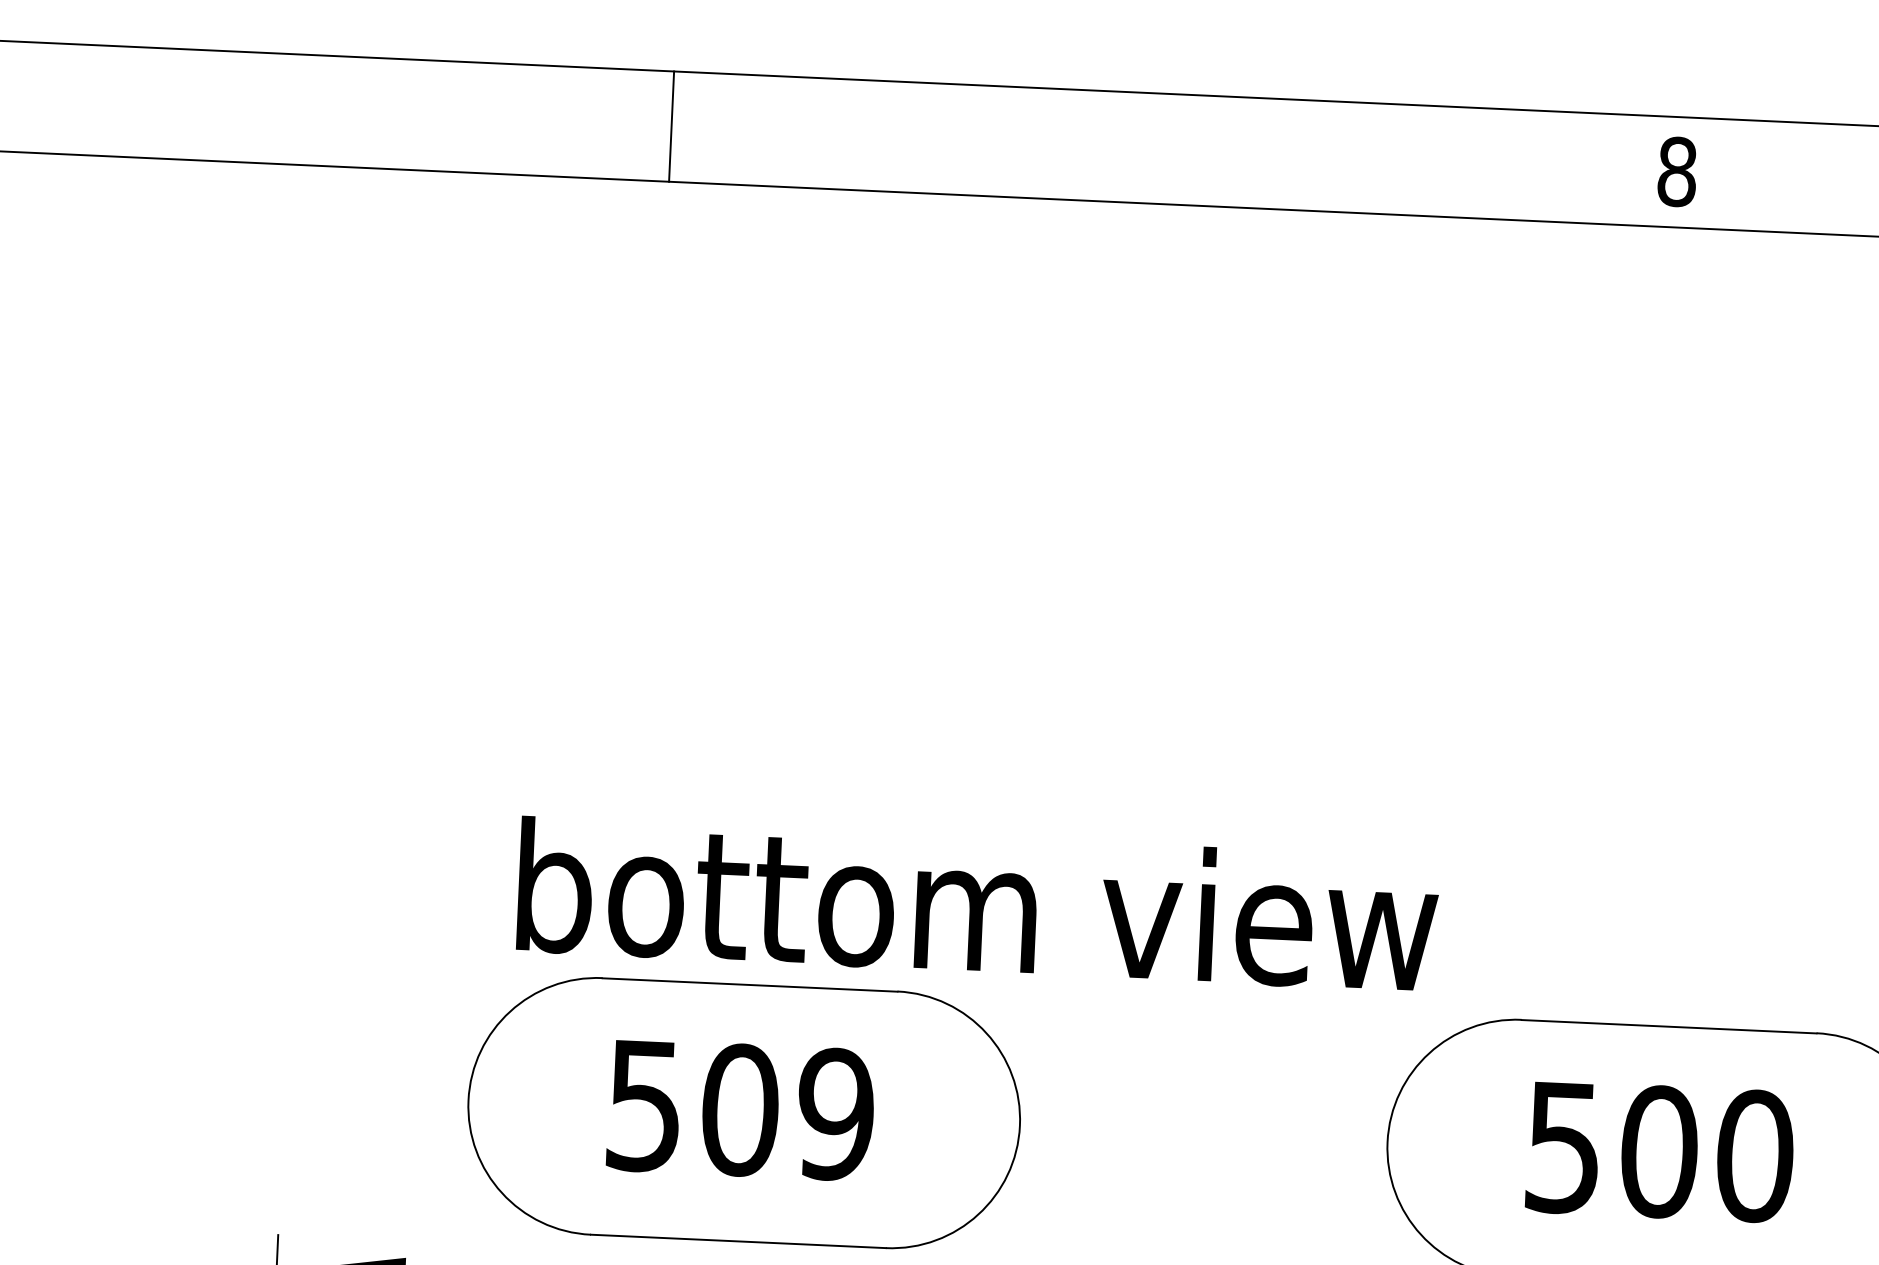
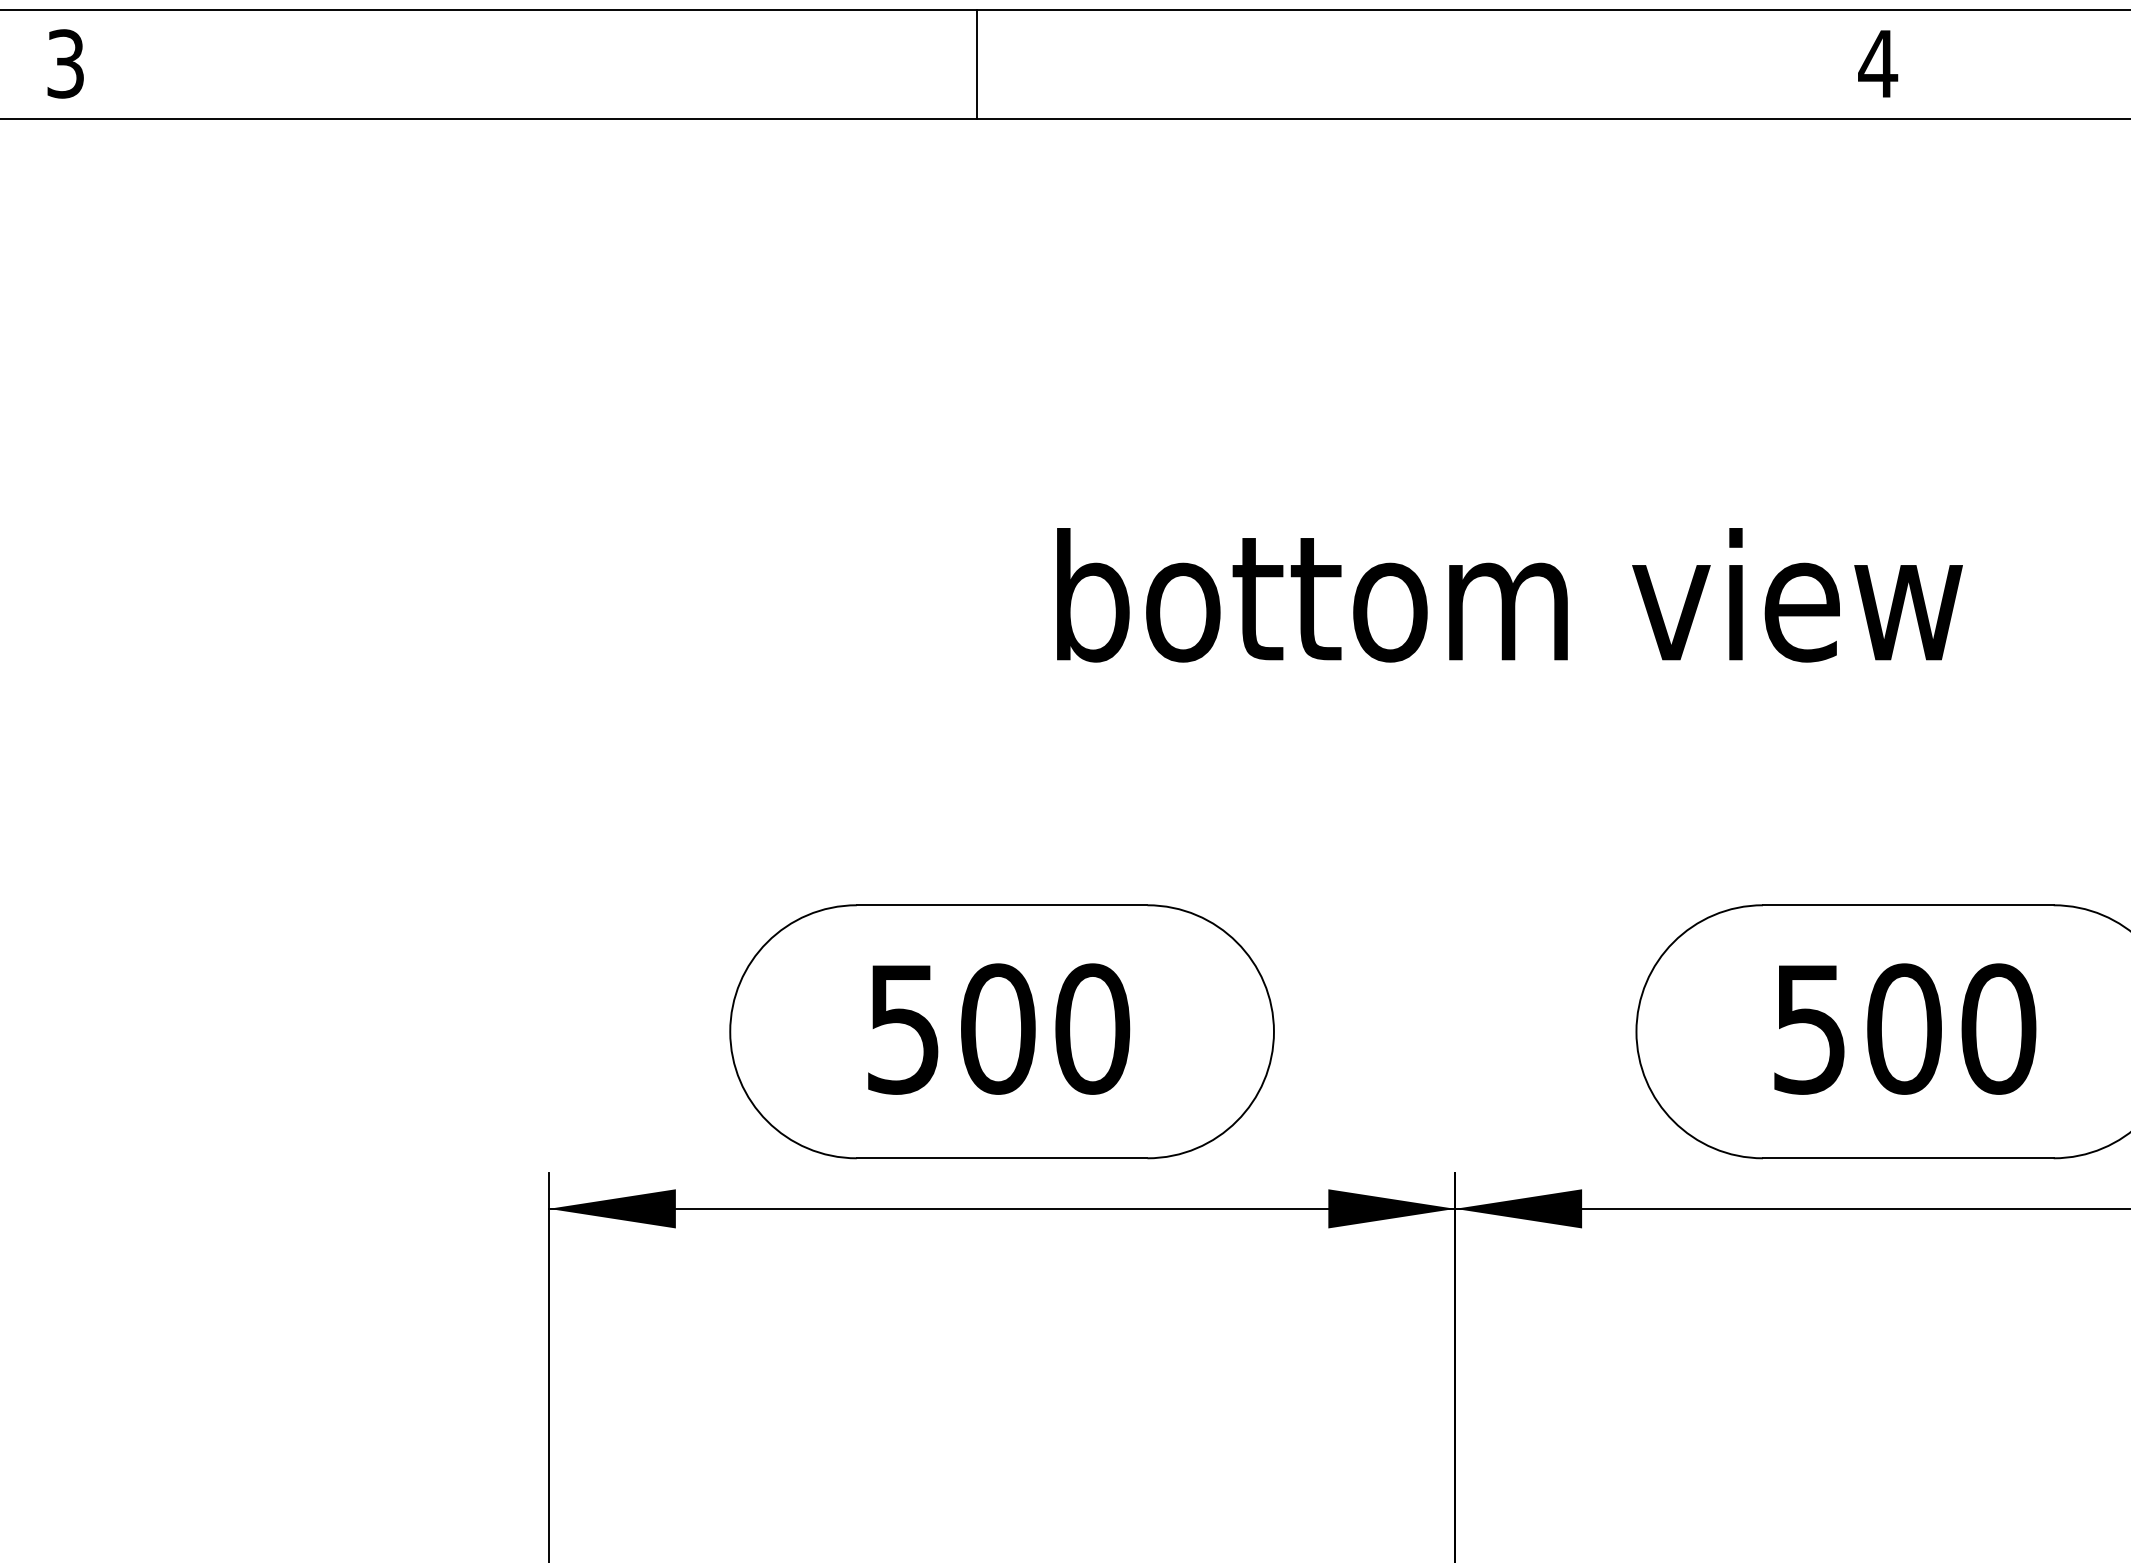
line: (671, 125) -> (976, 63), moved
text: (1677, 171) -> (1878, 63), 8 -> 4
text: (977, 904) -> (1509, 595), moved
text: (836, 1113) -> (1092, 1028), 509 -> 500

